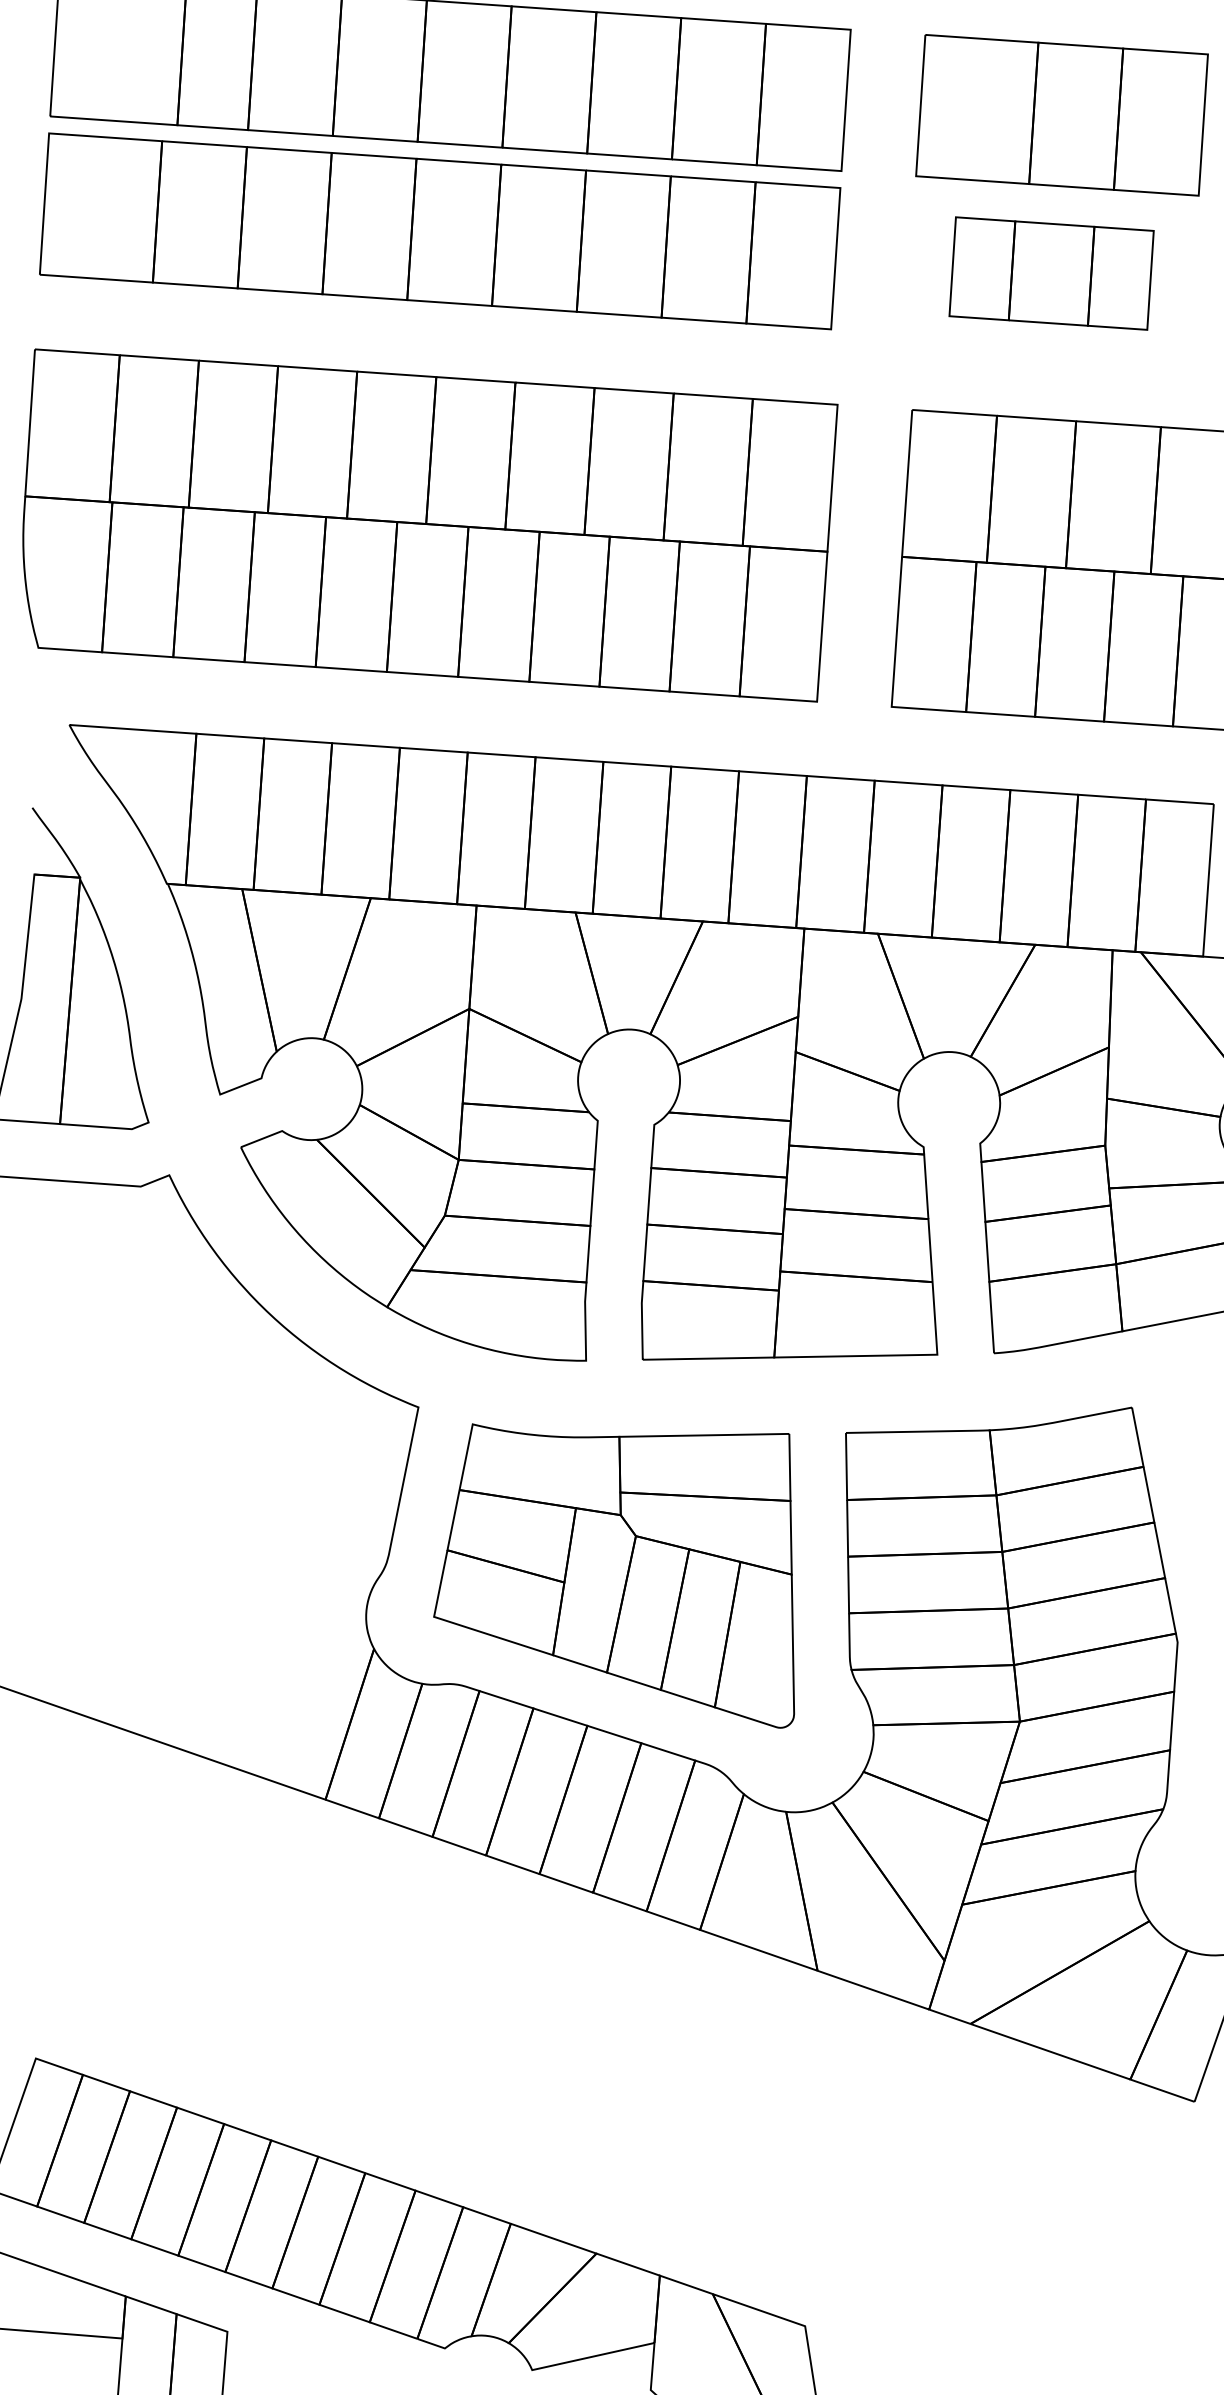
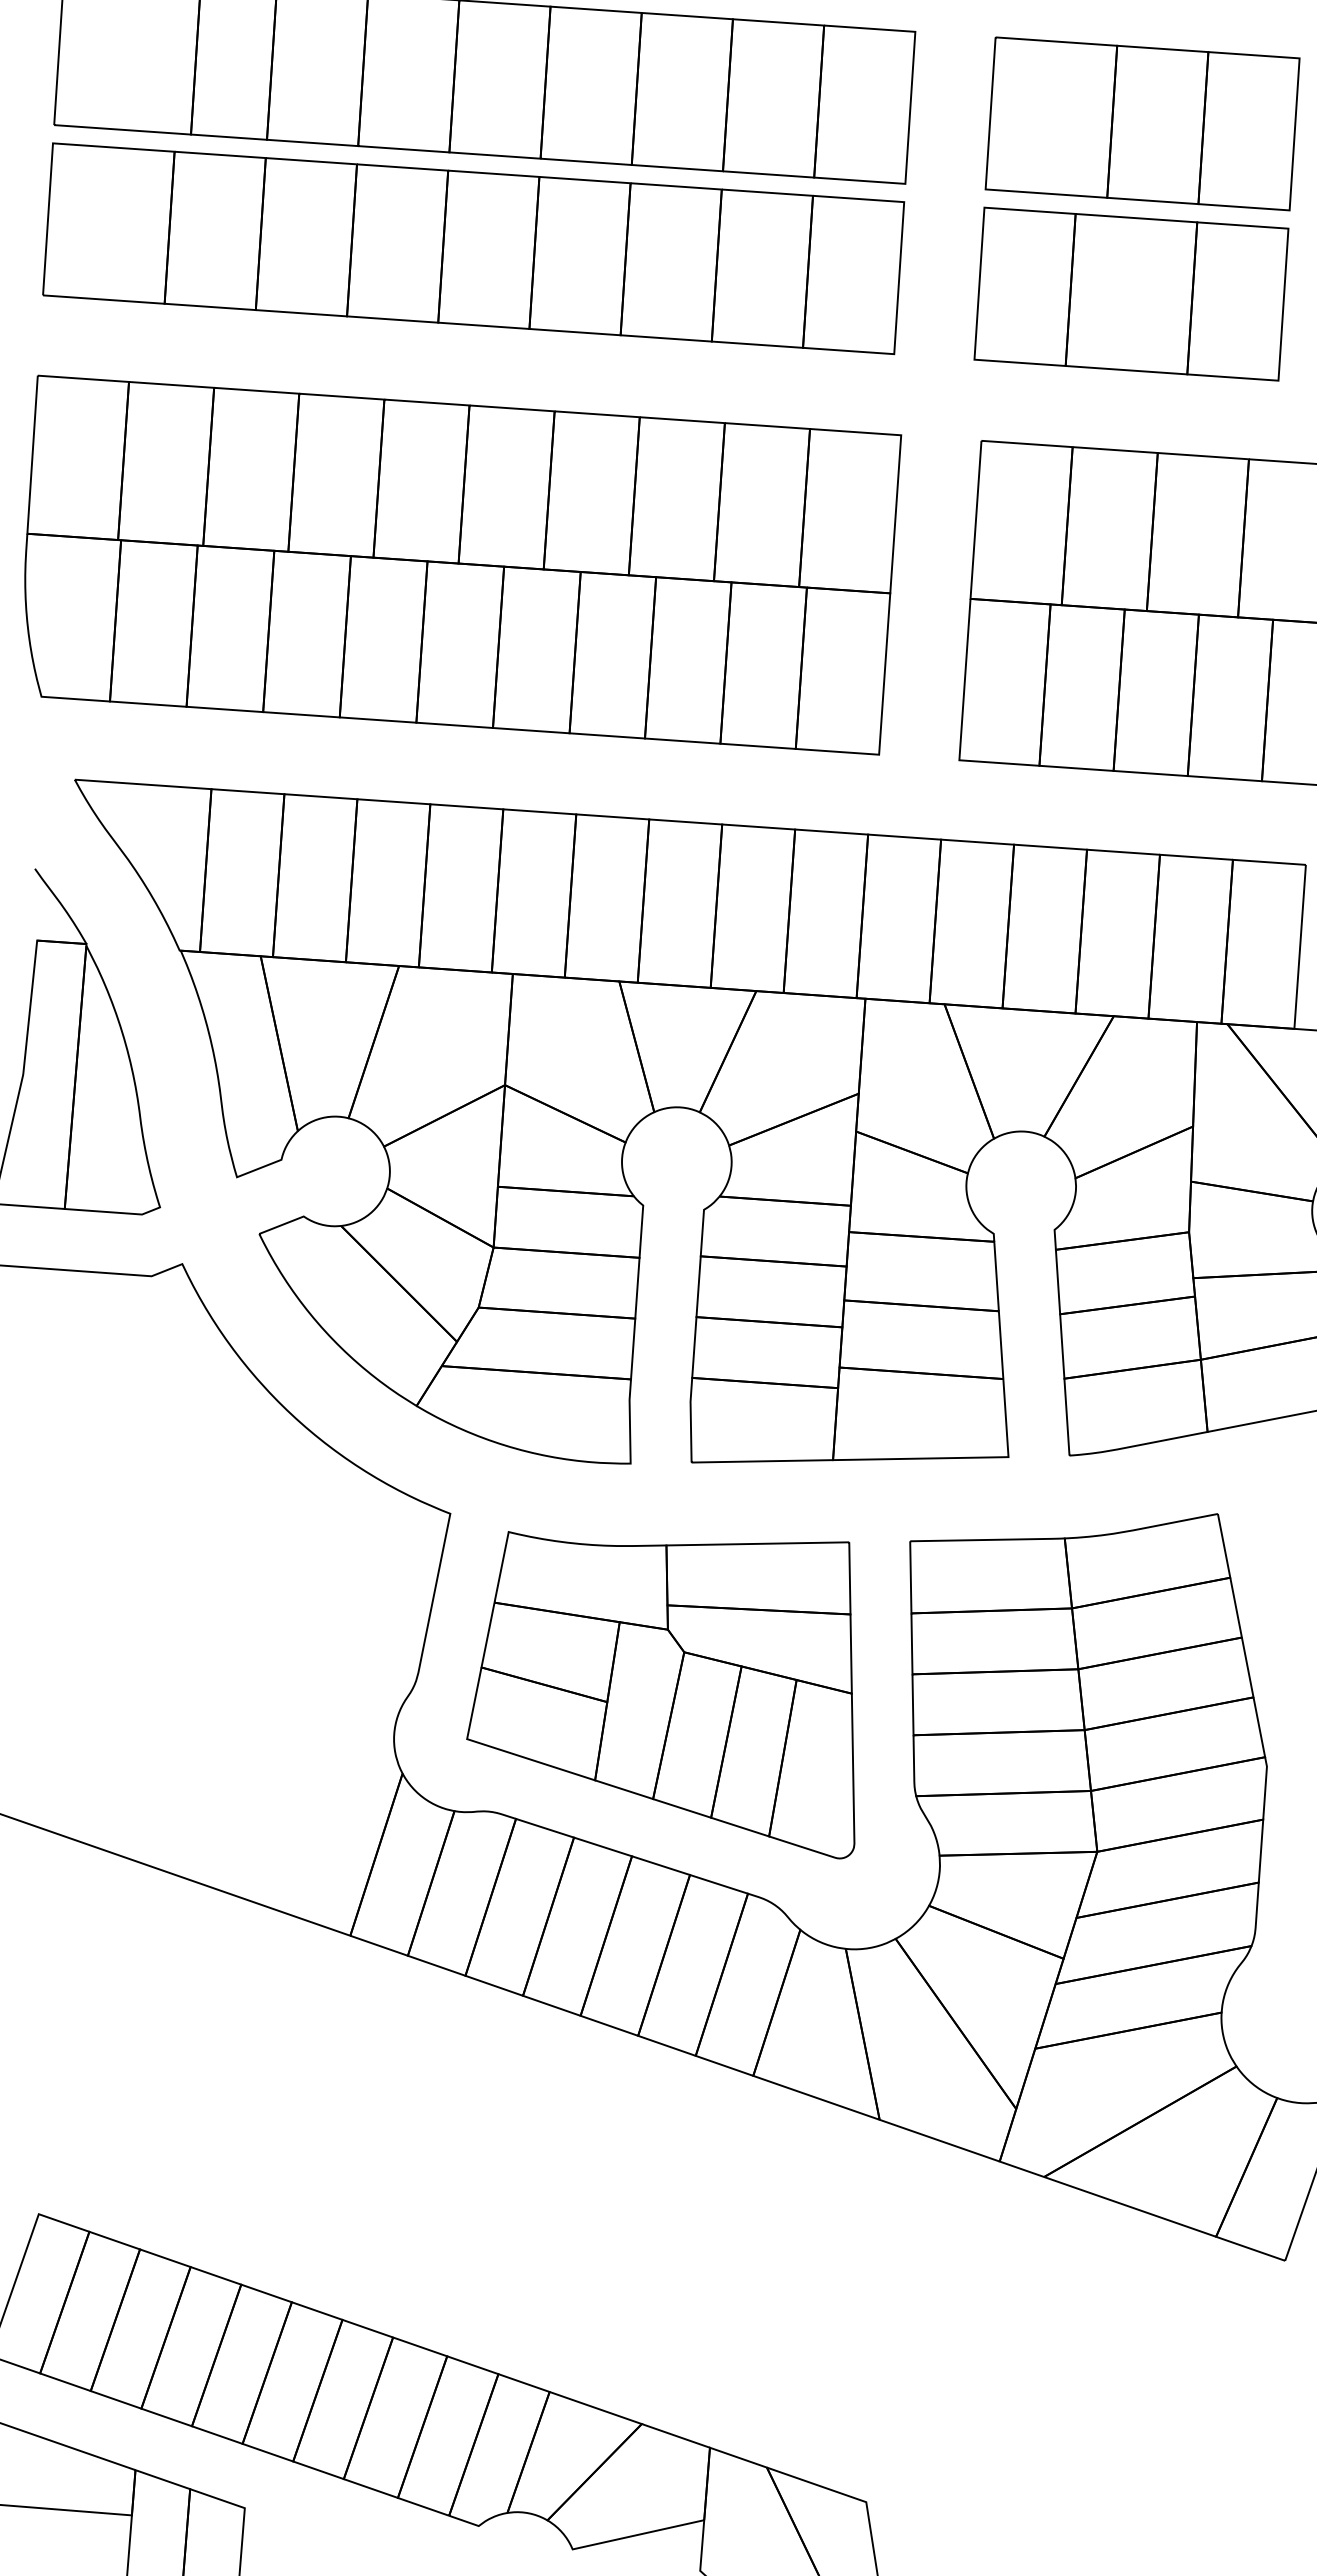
part: (1051, 273) -> (1131, 294), size x1.43

